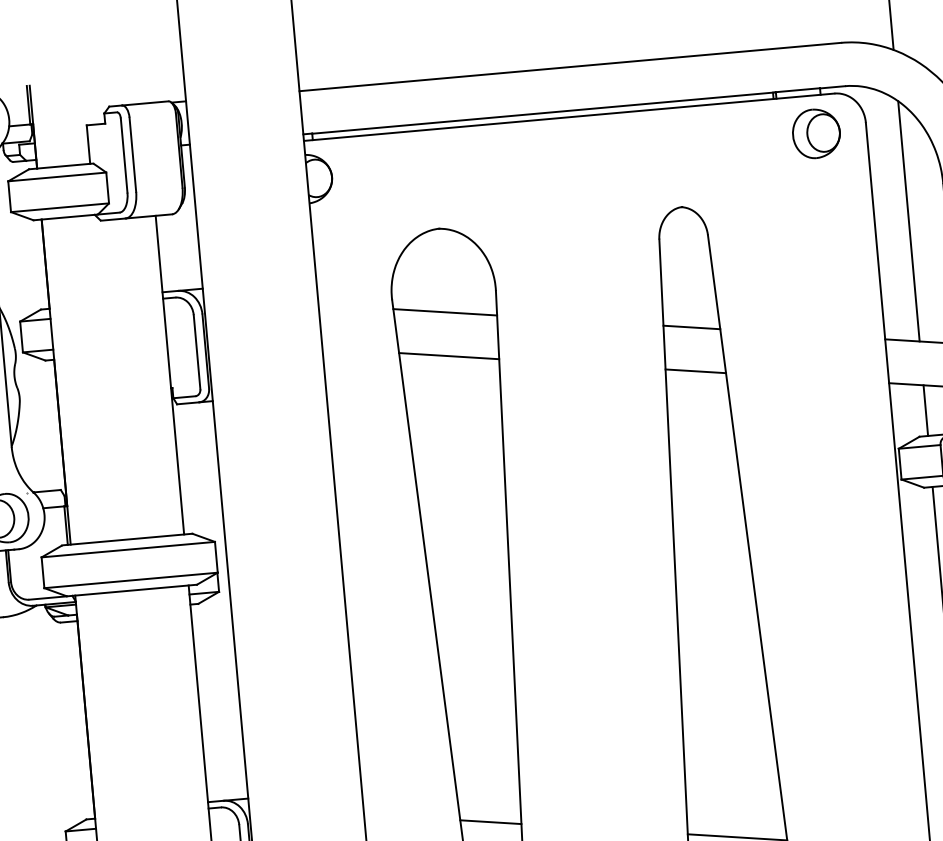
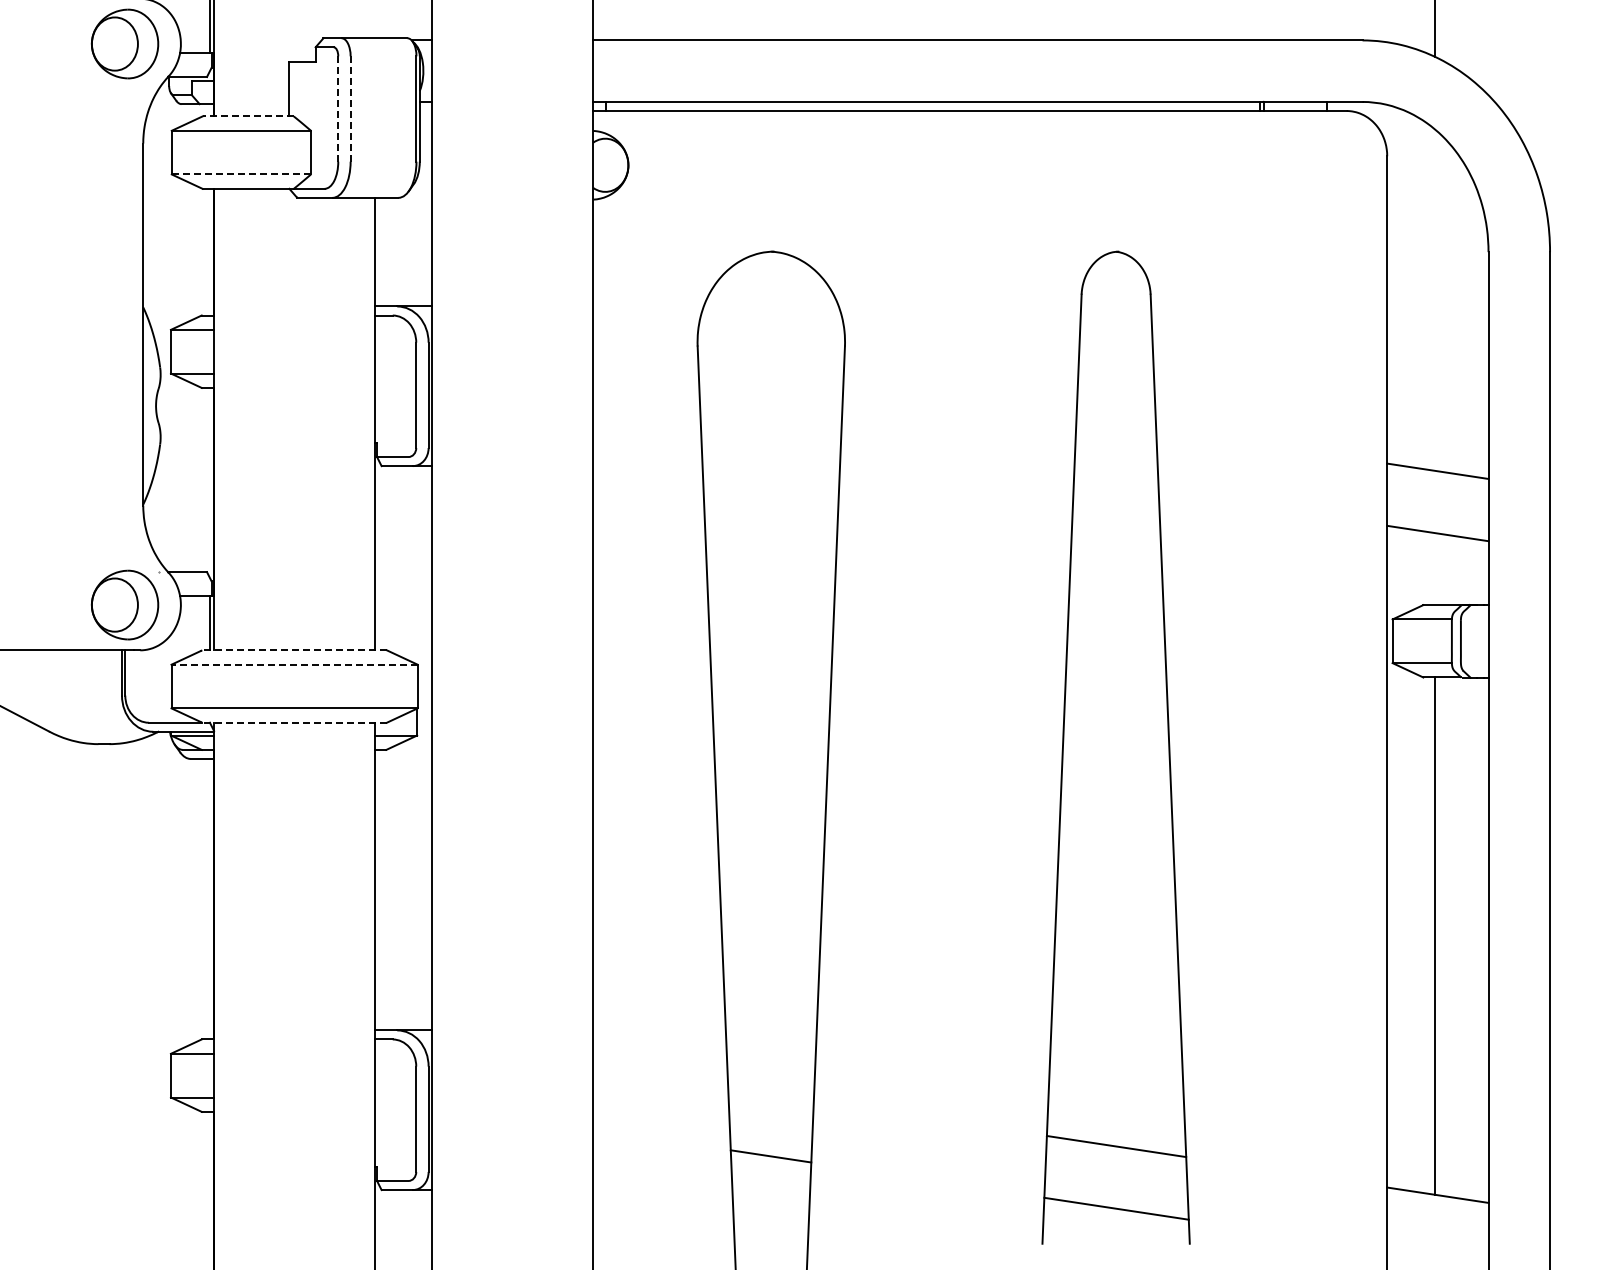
part: (816, 133) -> (1316, 165), removed
line: (124, 155) -> (338, 109), solid -> dashed
line: (132, 155) -> (350, 109), solid -> dashed
line: (61, 166) -> (248, 116), solid -> dashed
line: (60, 207) -> (241, 174), solid -> dashed
line: (908, 220) -> (1435, 299), removed
line: (445, 312) -> (770, 370), removed
line: (691, 327) -> (1116, 422), removed
line: (448, 356) -> (770, 432), removed
line: (695, 371) -> (1116, 484), removed
line: (925, 410) -> (1435, 569), removed
line: (127, 539) -> (294, 650), solid -> dashed
line: (128, 549) -> (294, 664), solid -> dashed
line: (131, 590) -> (294, 722), solid -> dashed
line: (490, 821) -> (770, 1093), removed

